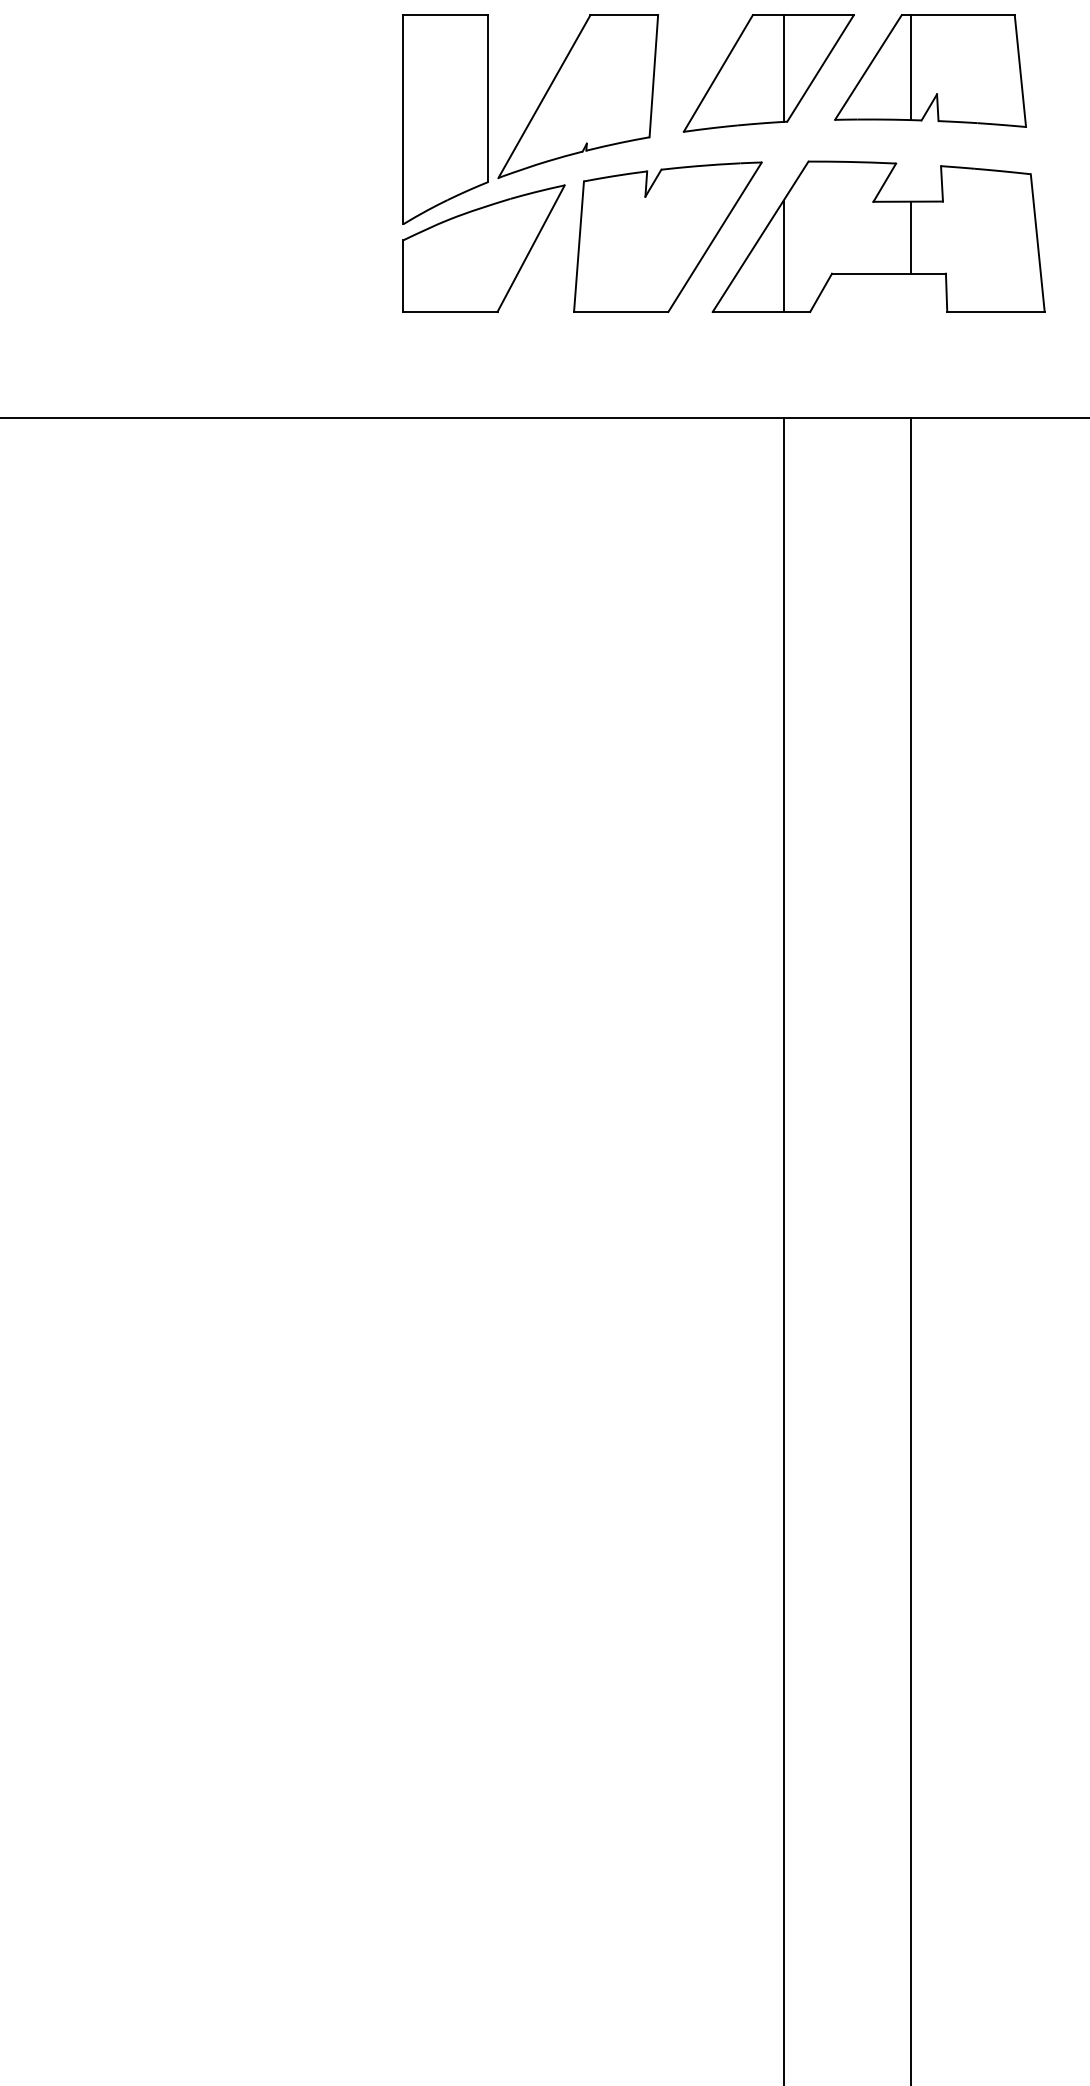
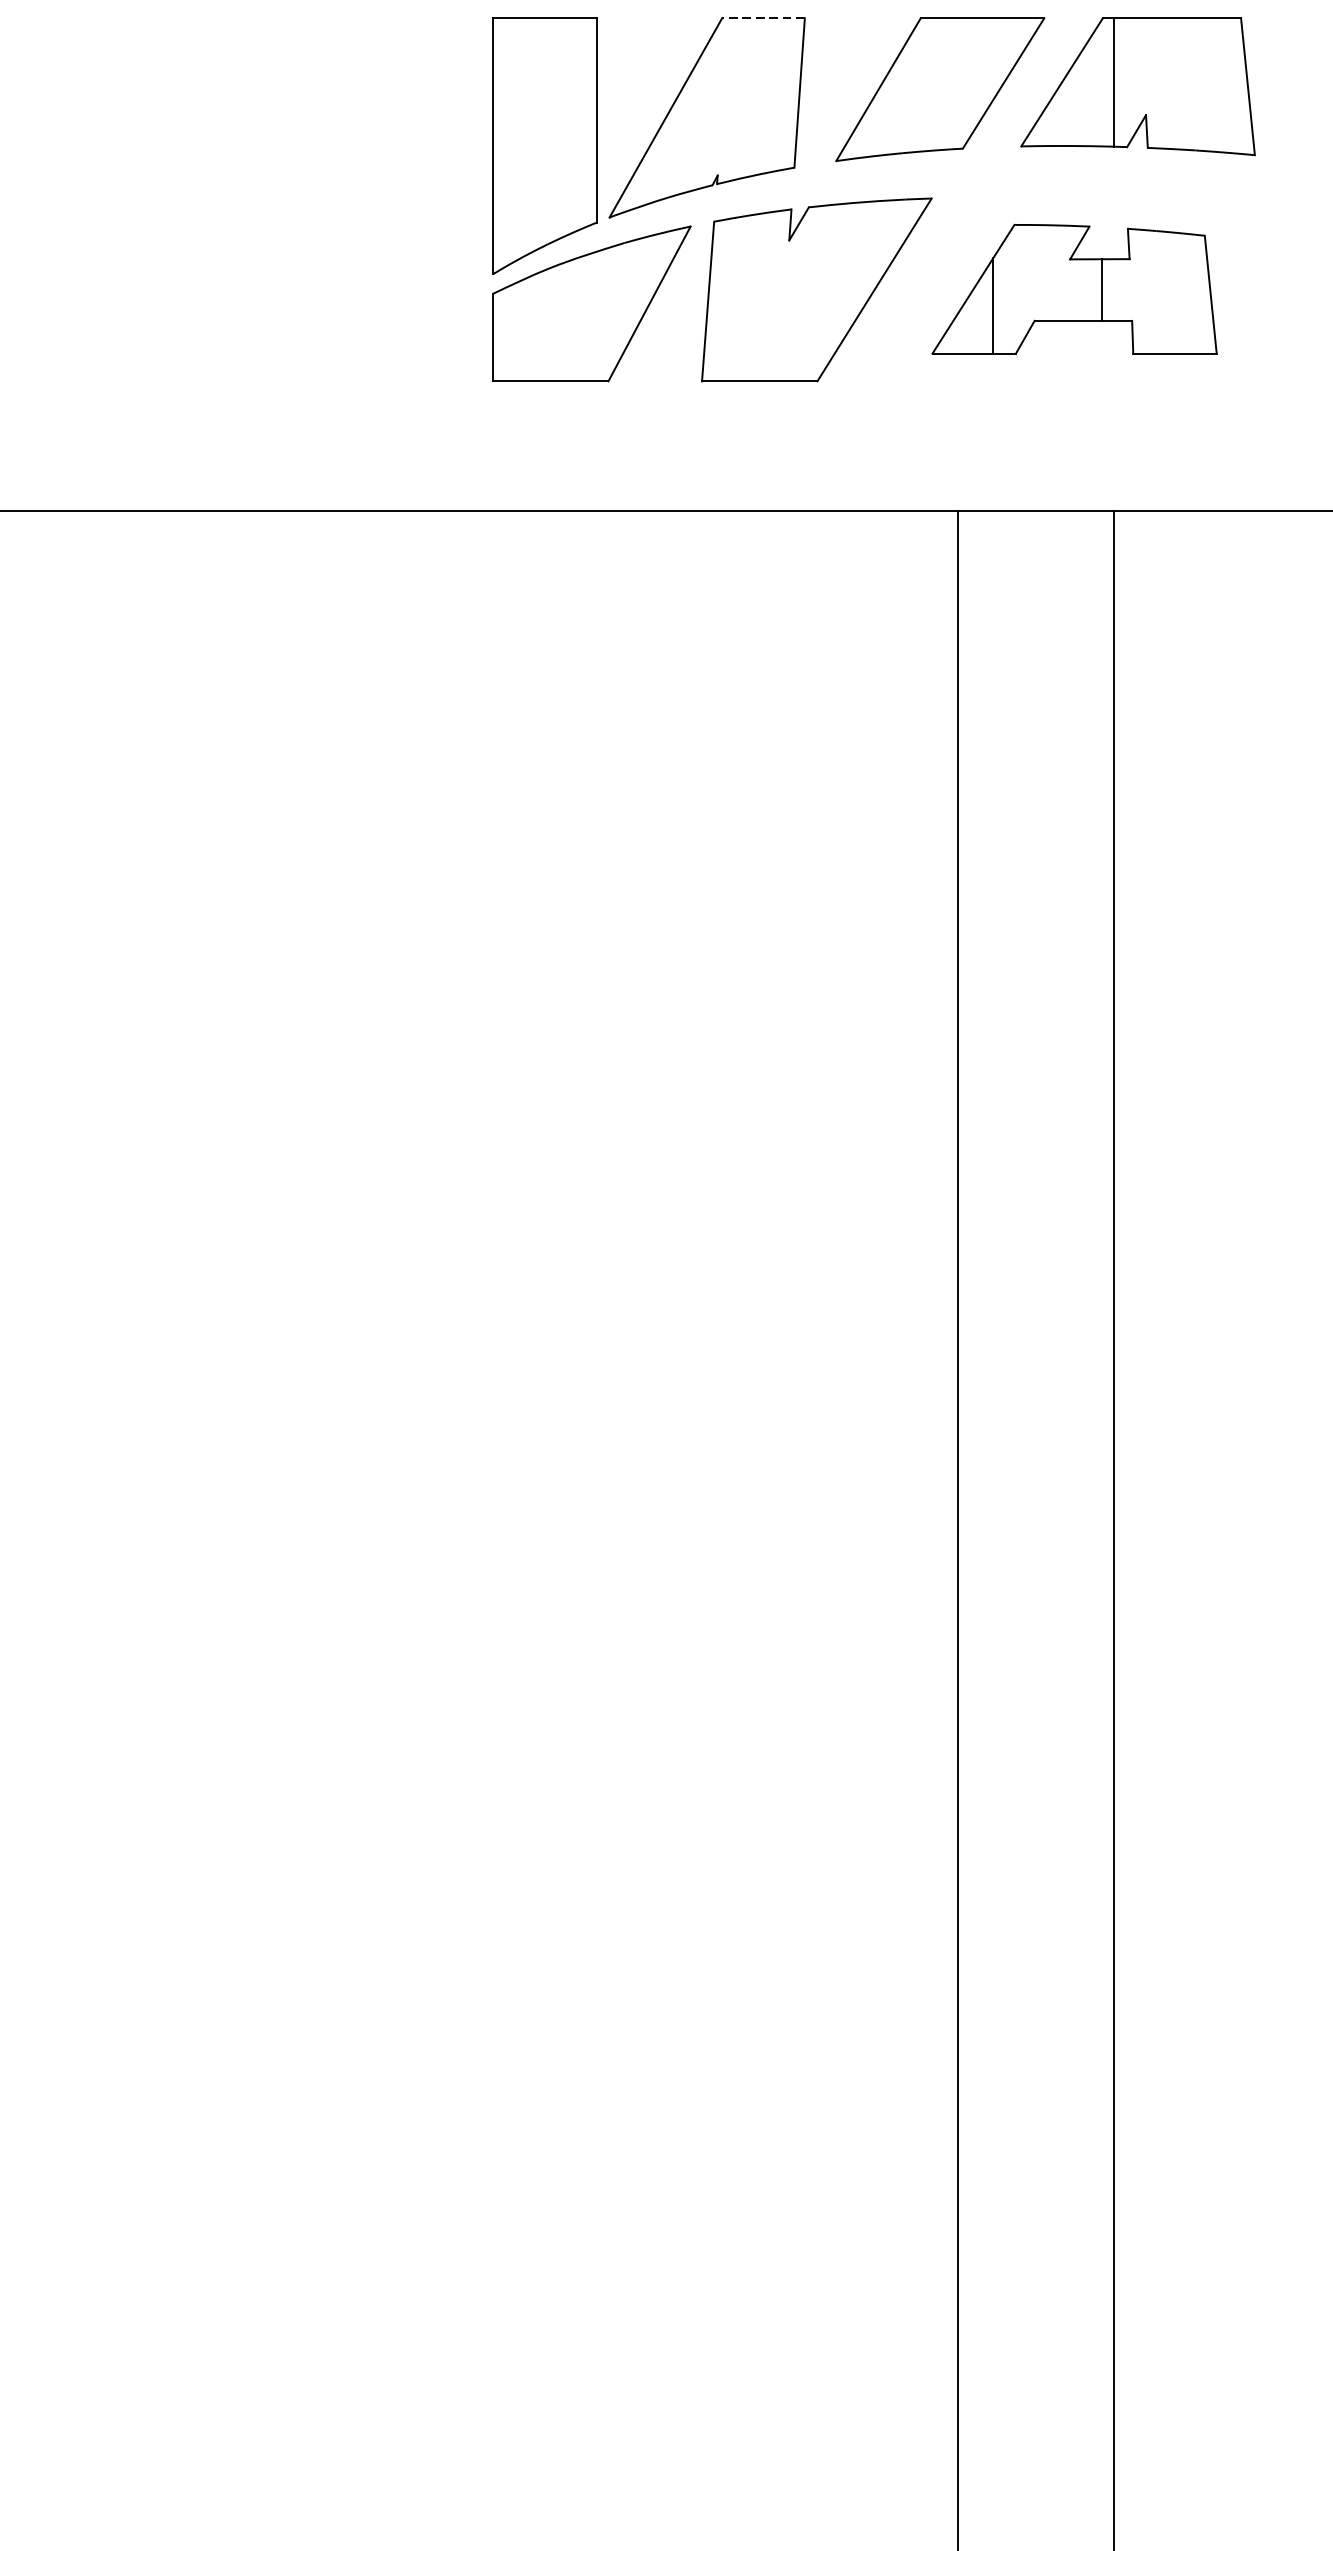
line: (624, 15) -> (763, 18), solid -> dashed
line: (783, 68) -> (958, 83), removed
part: (878, 236) -> (1074, 289), size x0.7

